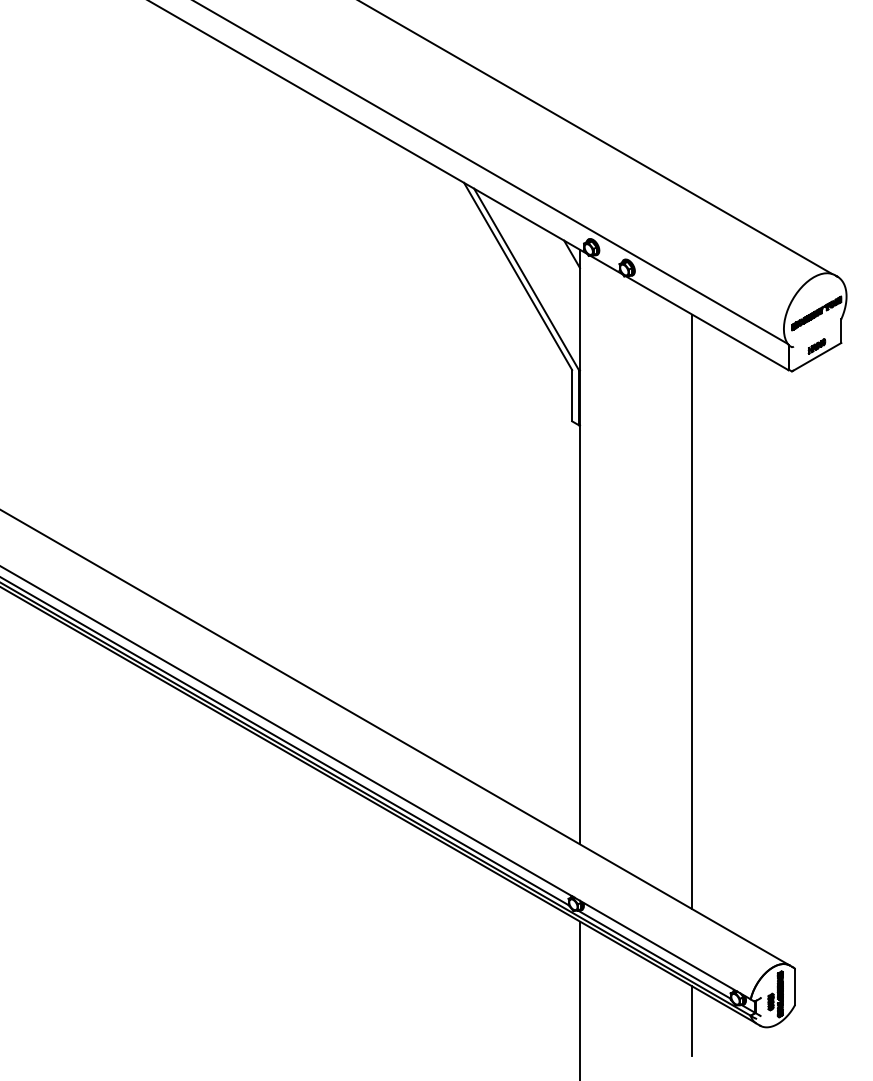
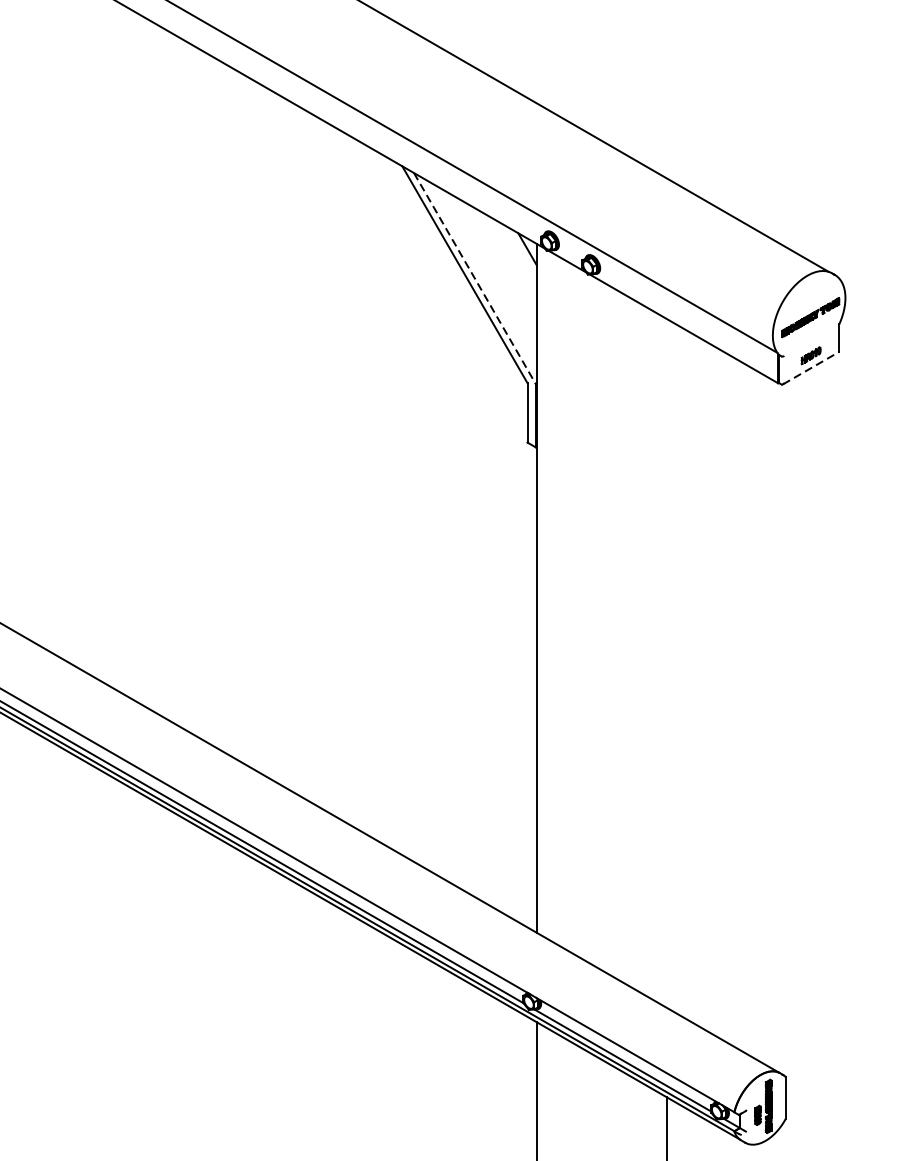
line: (526, 280) -> (474, 279), solid -> dashed
line: (817, 356) -> (811, 367), solid -> dashed
line: (692, 611) -> (666, 662), removed

